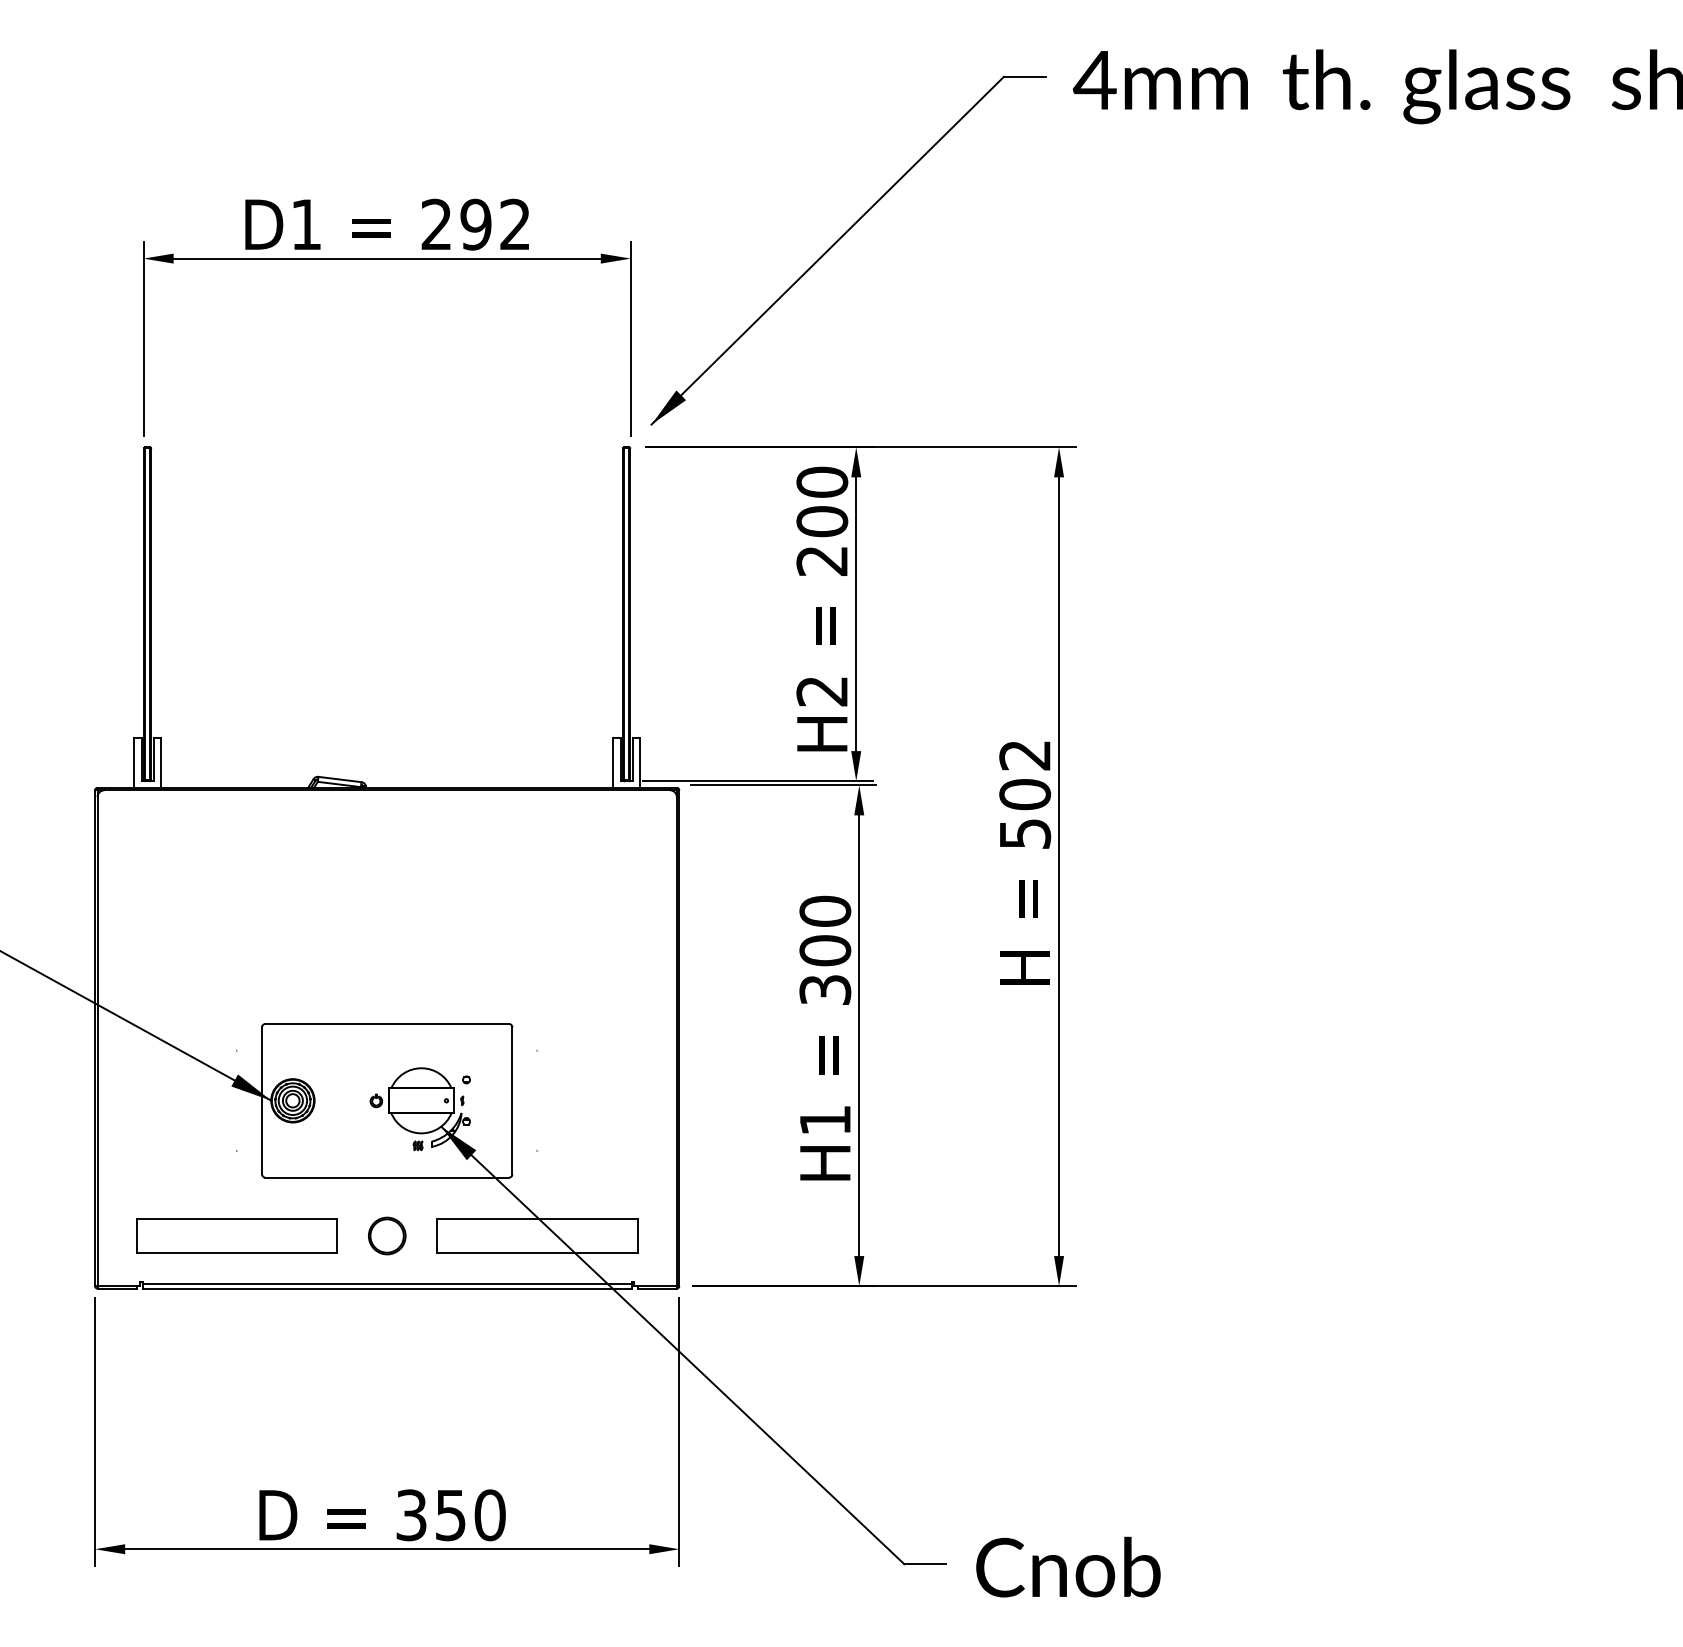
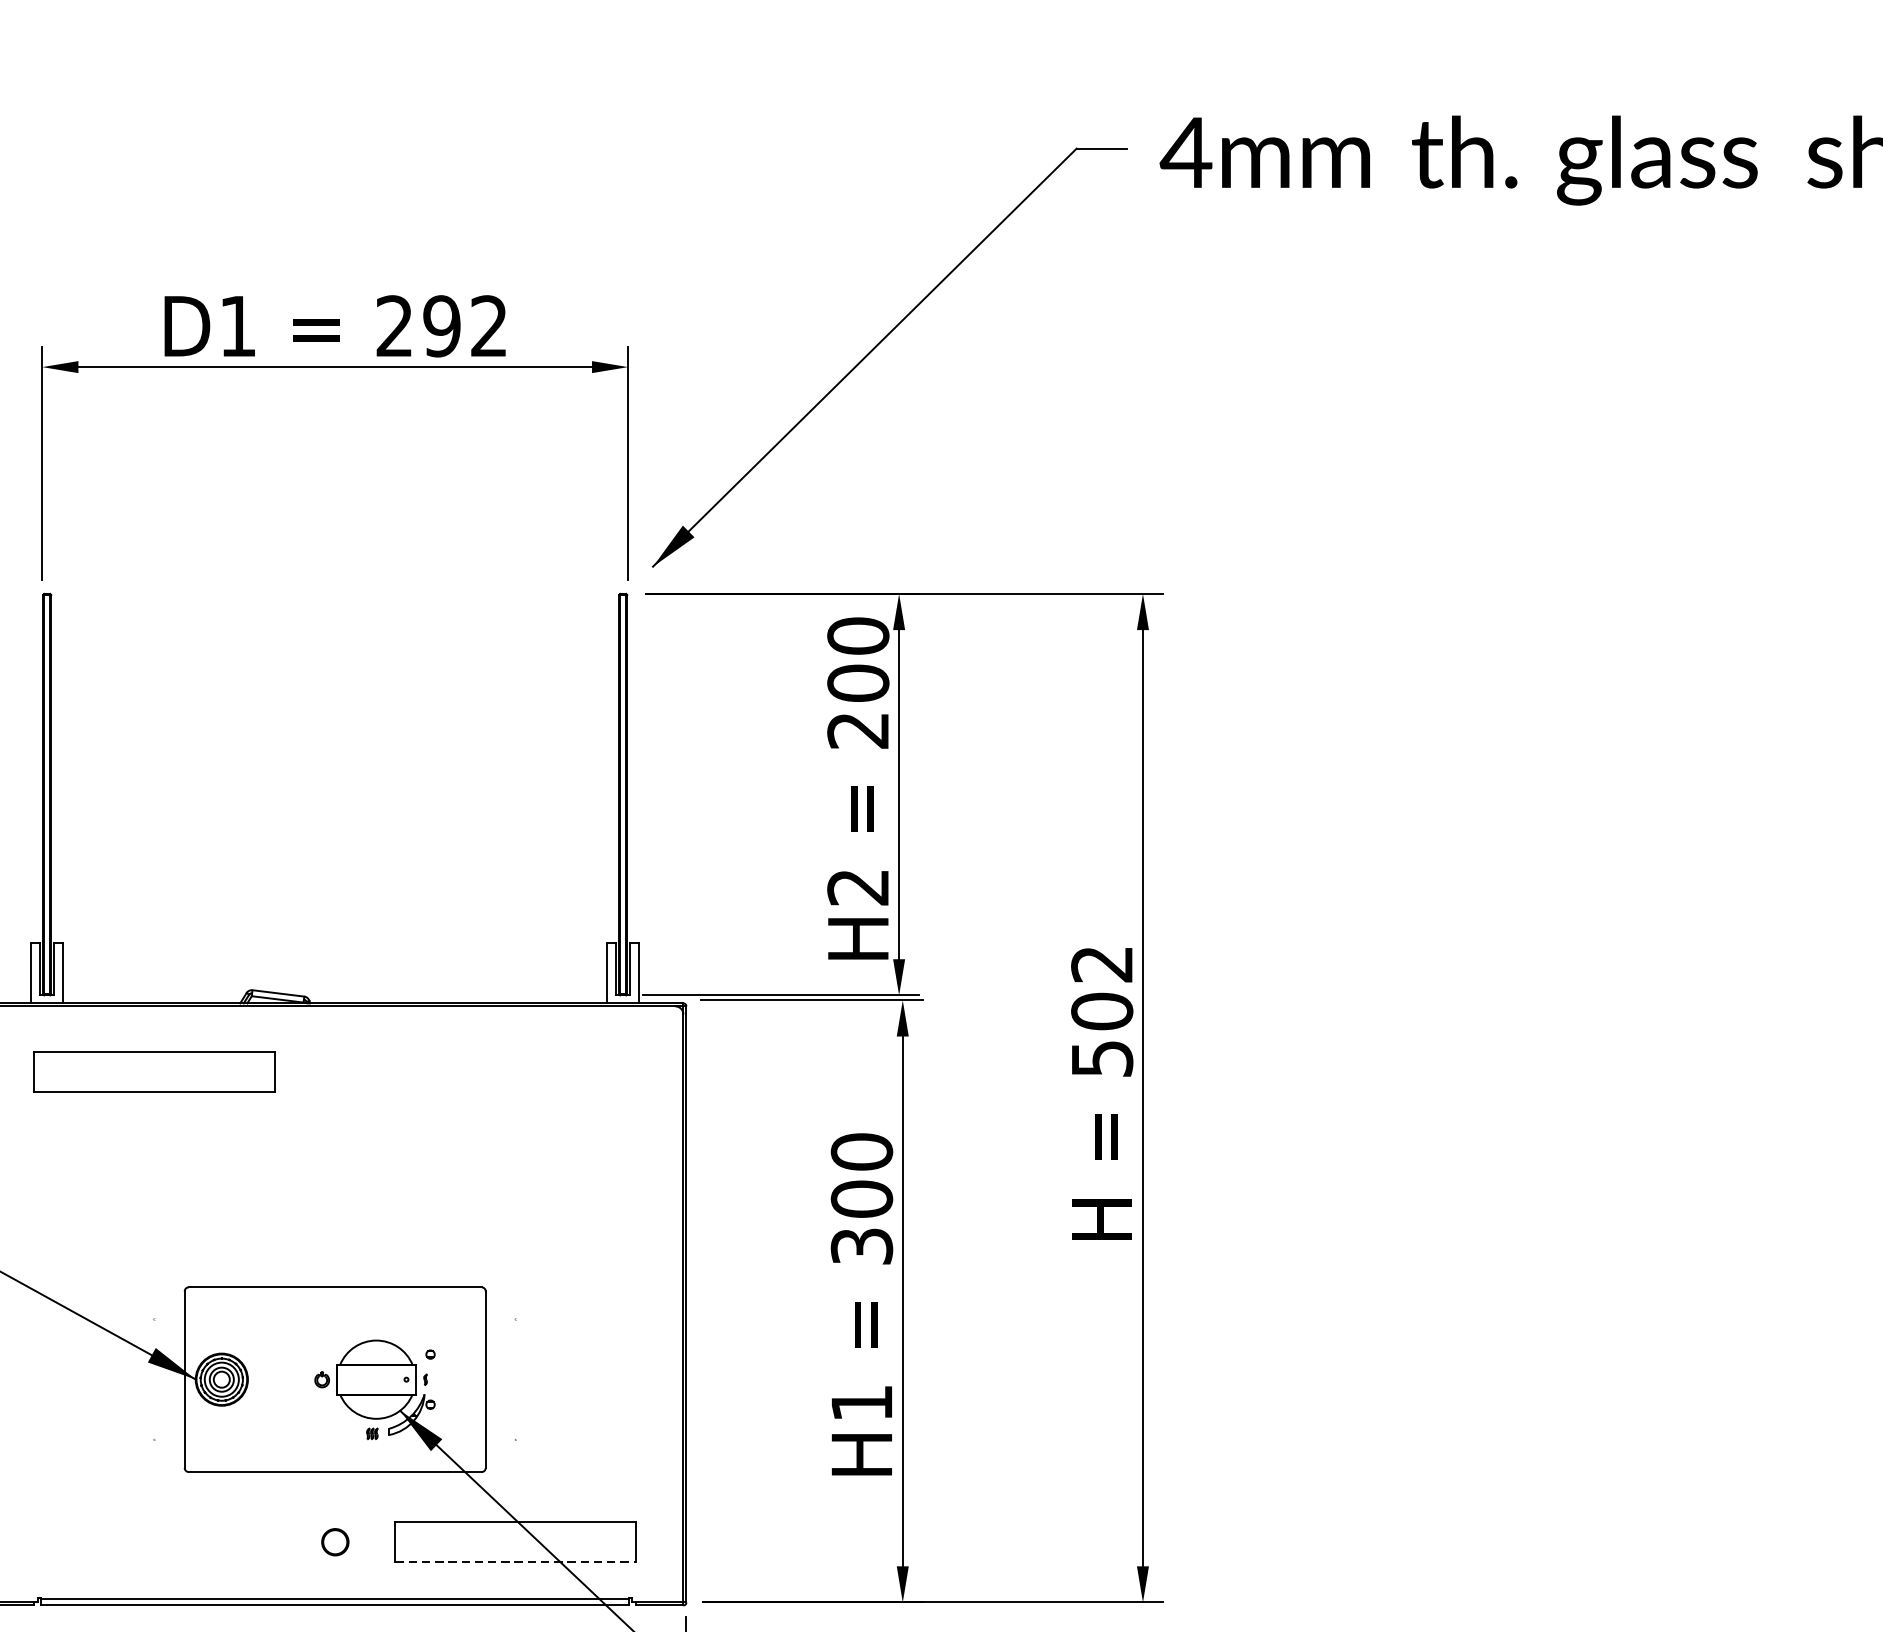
part: (236, 1235) -> (154, 1071), moved
part: (387, 1235) -> (335, 1541), size x0.6
line: (537, 1252) -> (515, 1562), solid -> dashed

